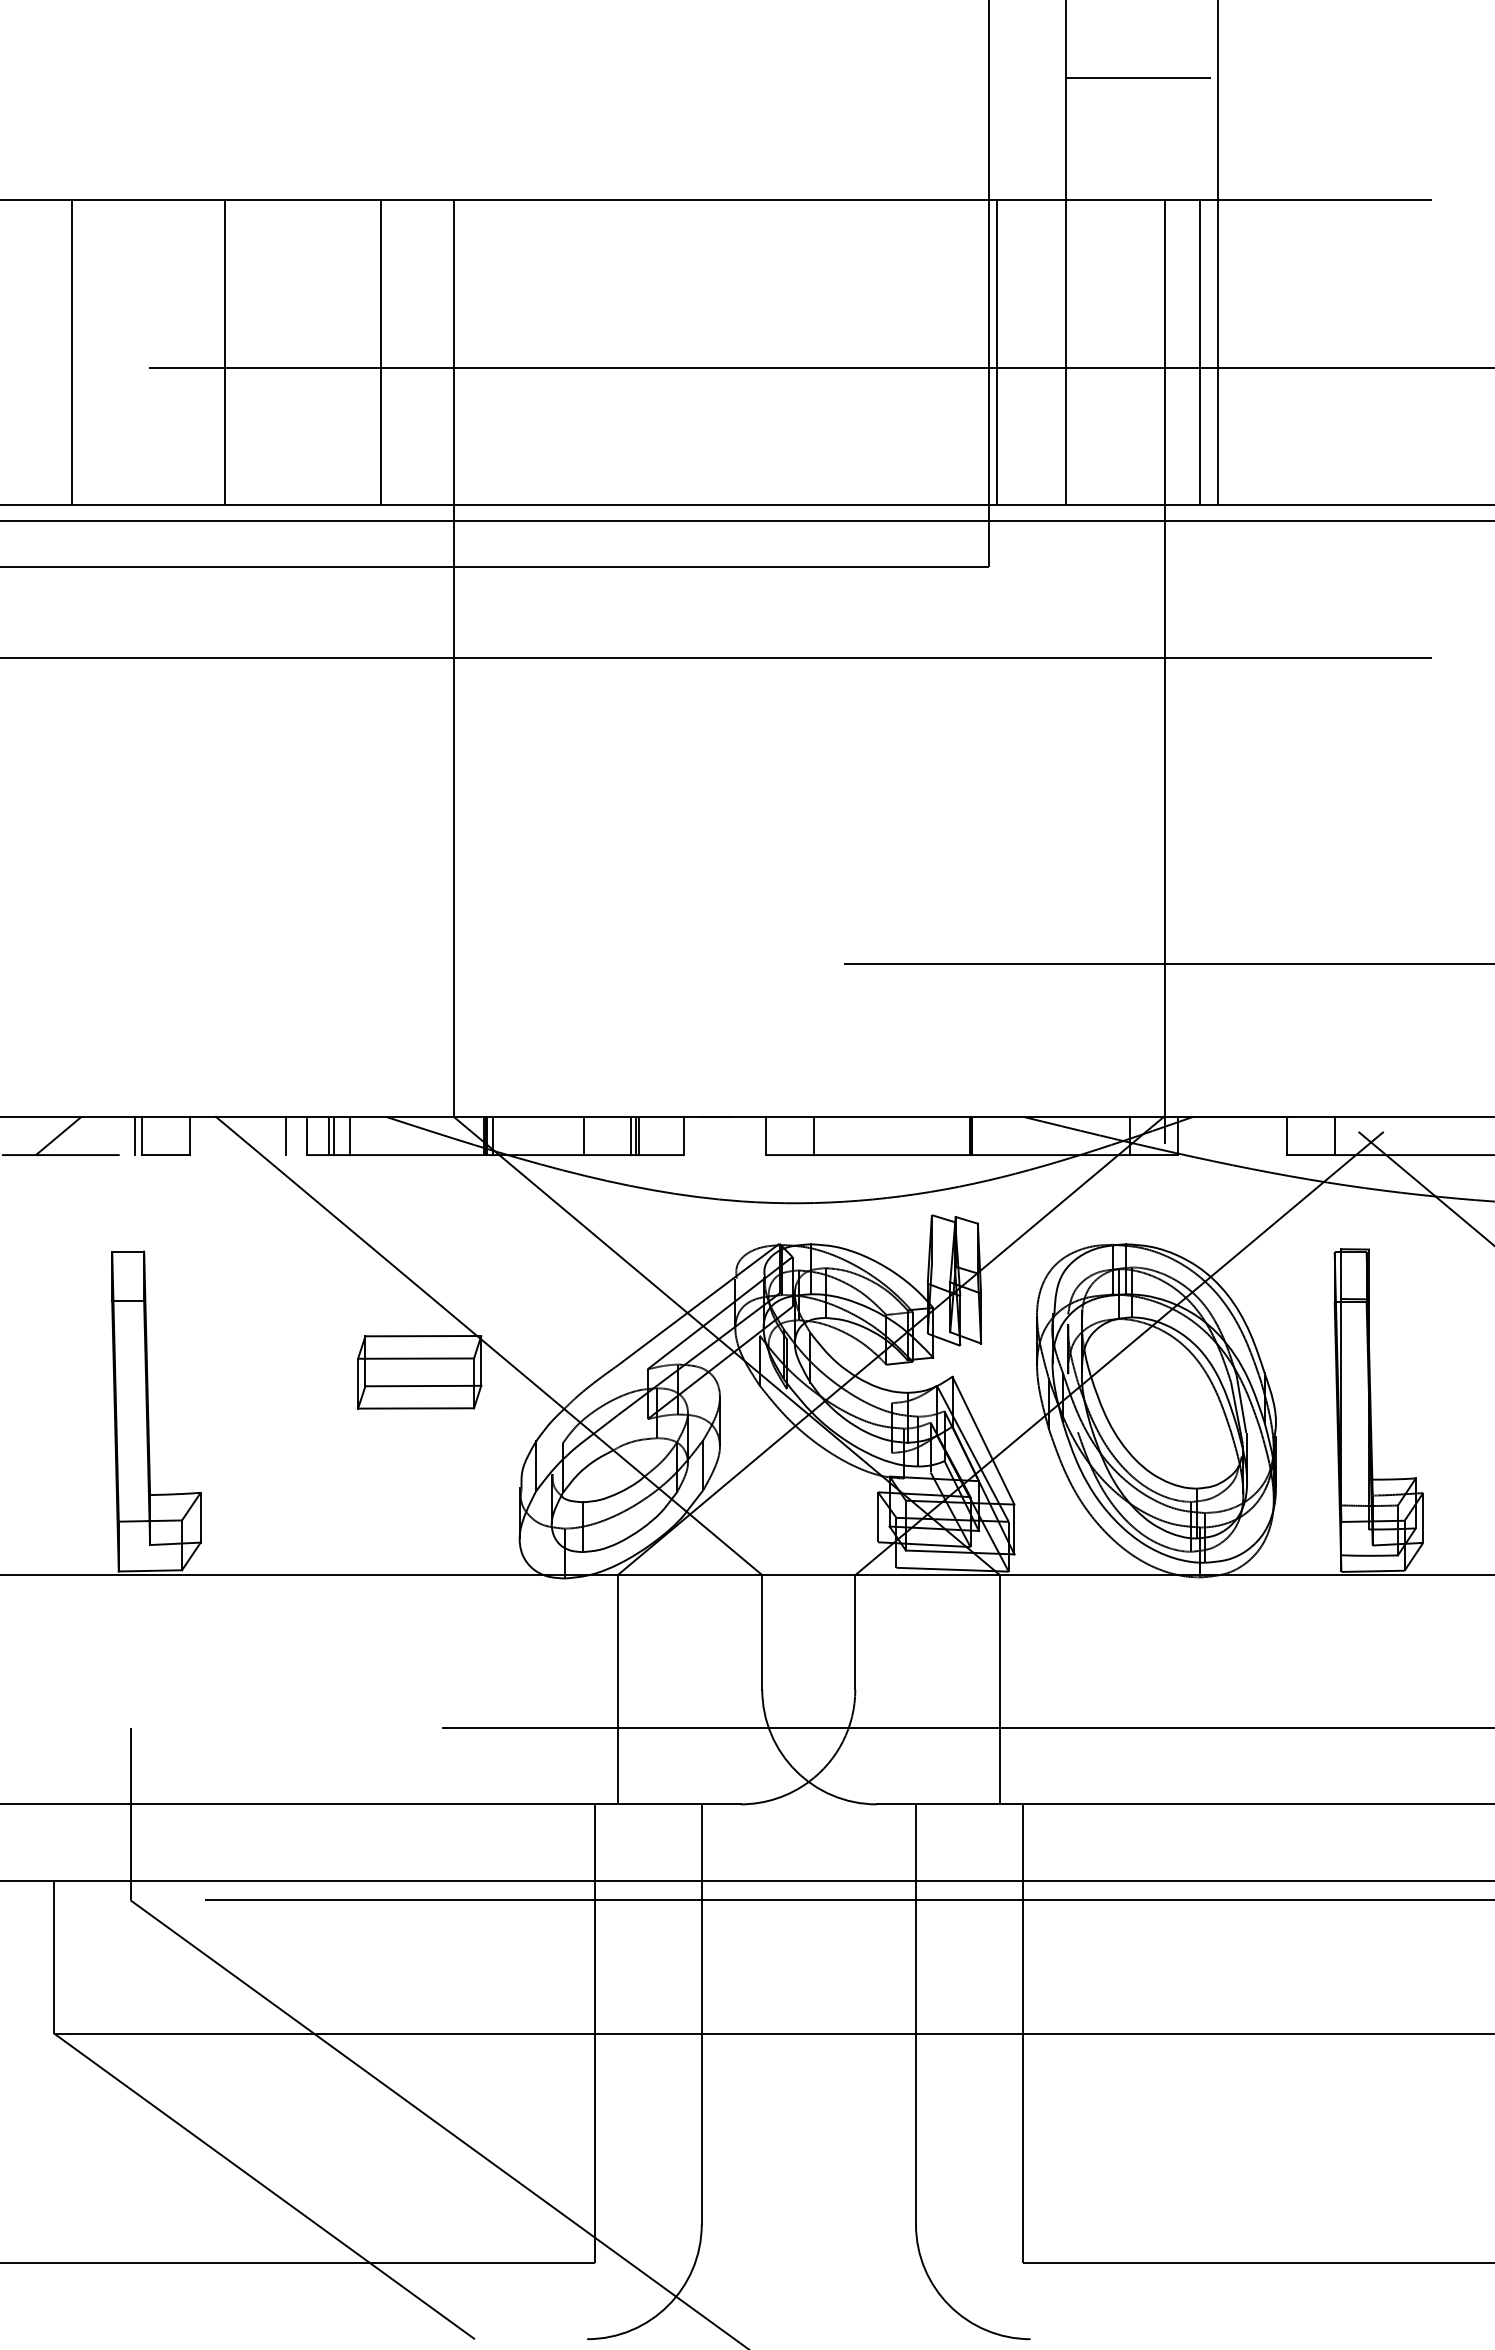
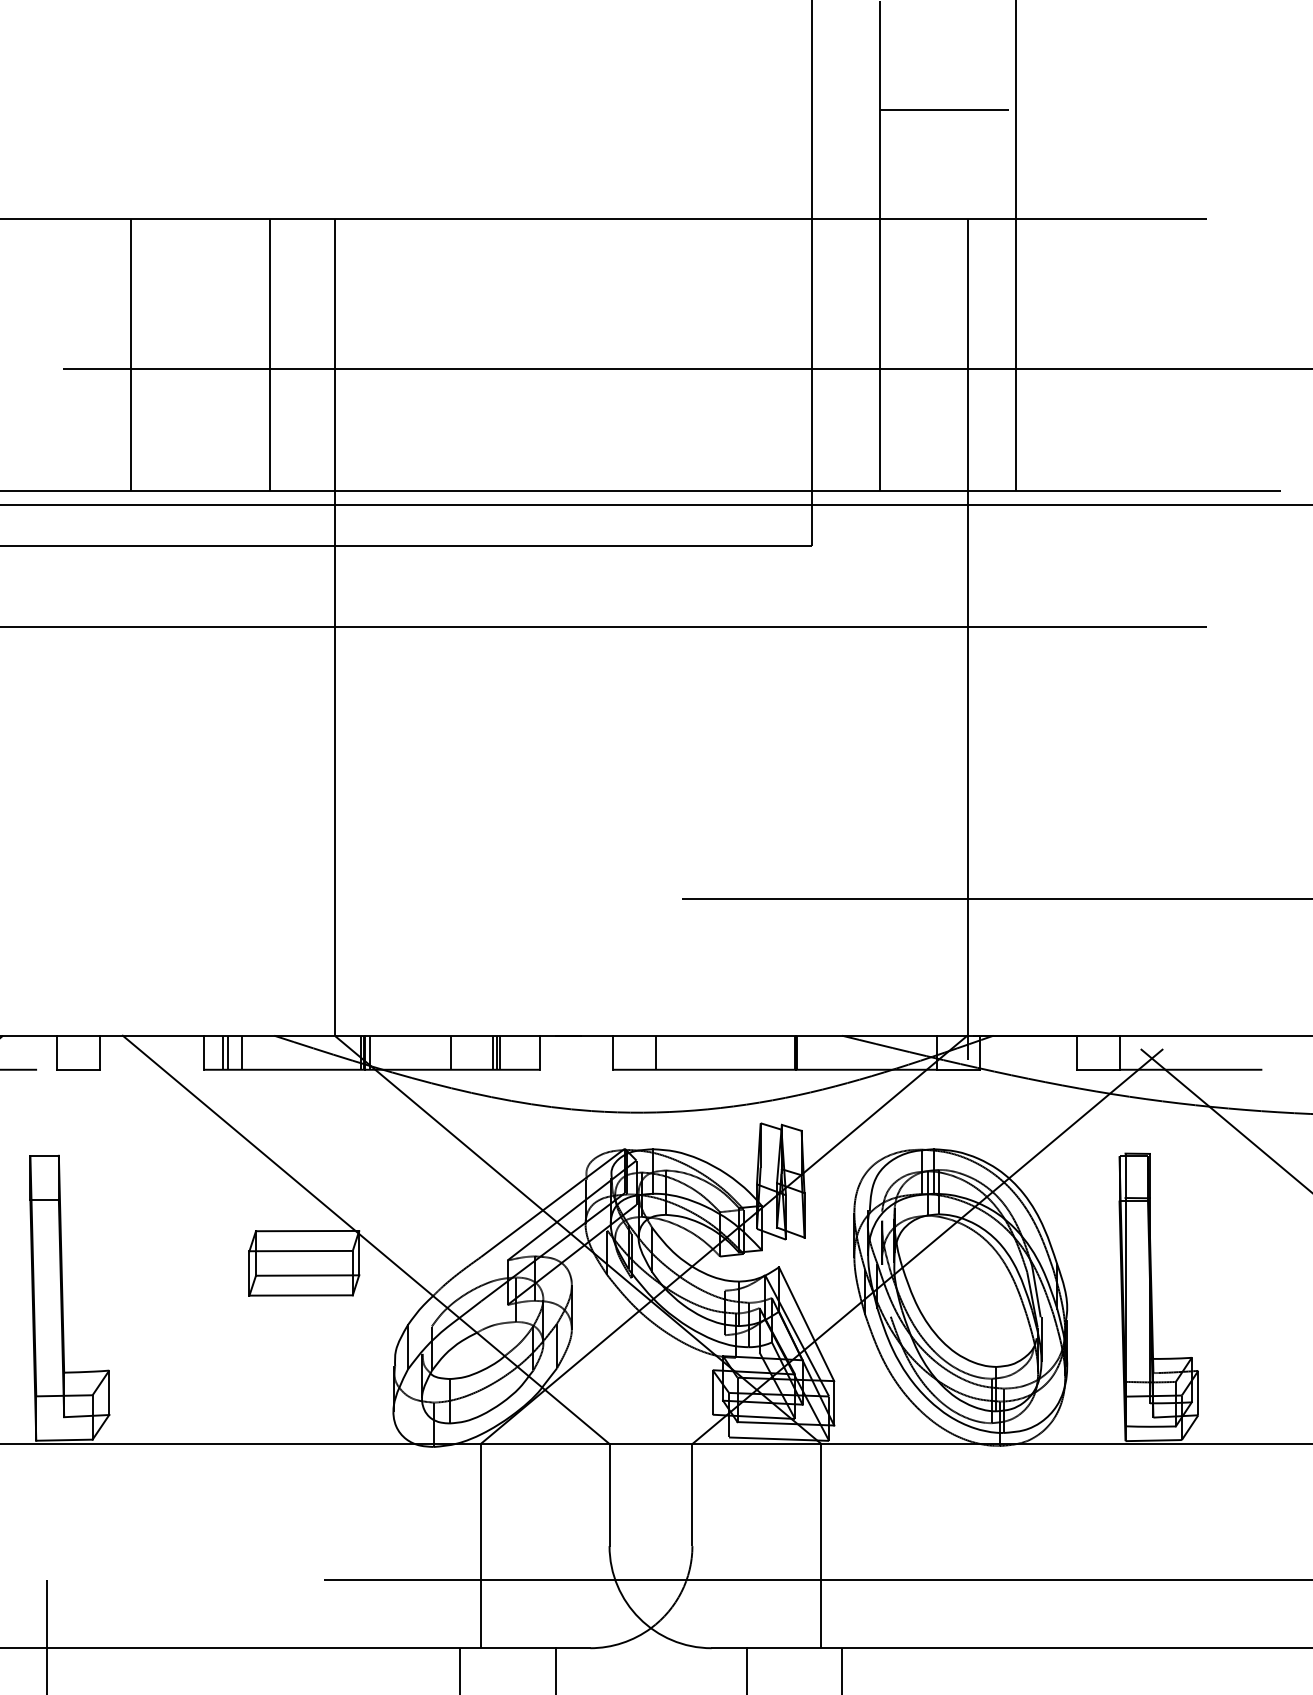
line: (996, 352) -> (818, 354), removed
line: (1200, 352) -> (999, 354), removed
line: (134, 1135) -> (50, 1052), removed
line: (286, 1135) -> (185, 1052), removed

